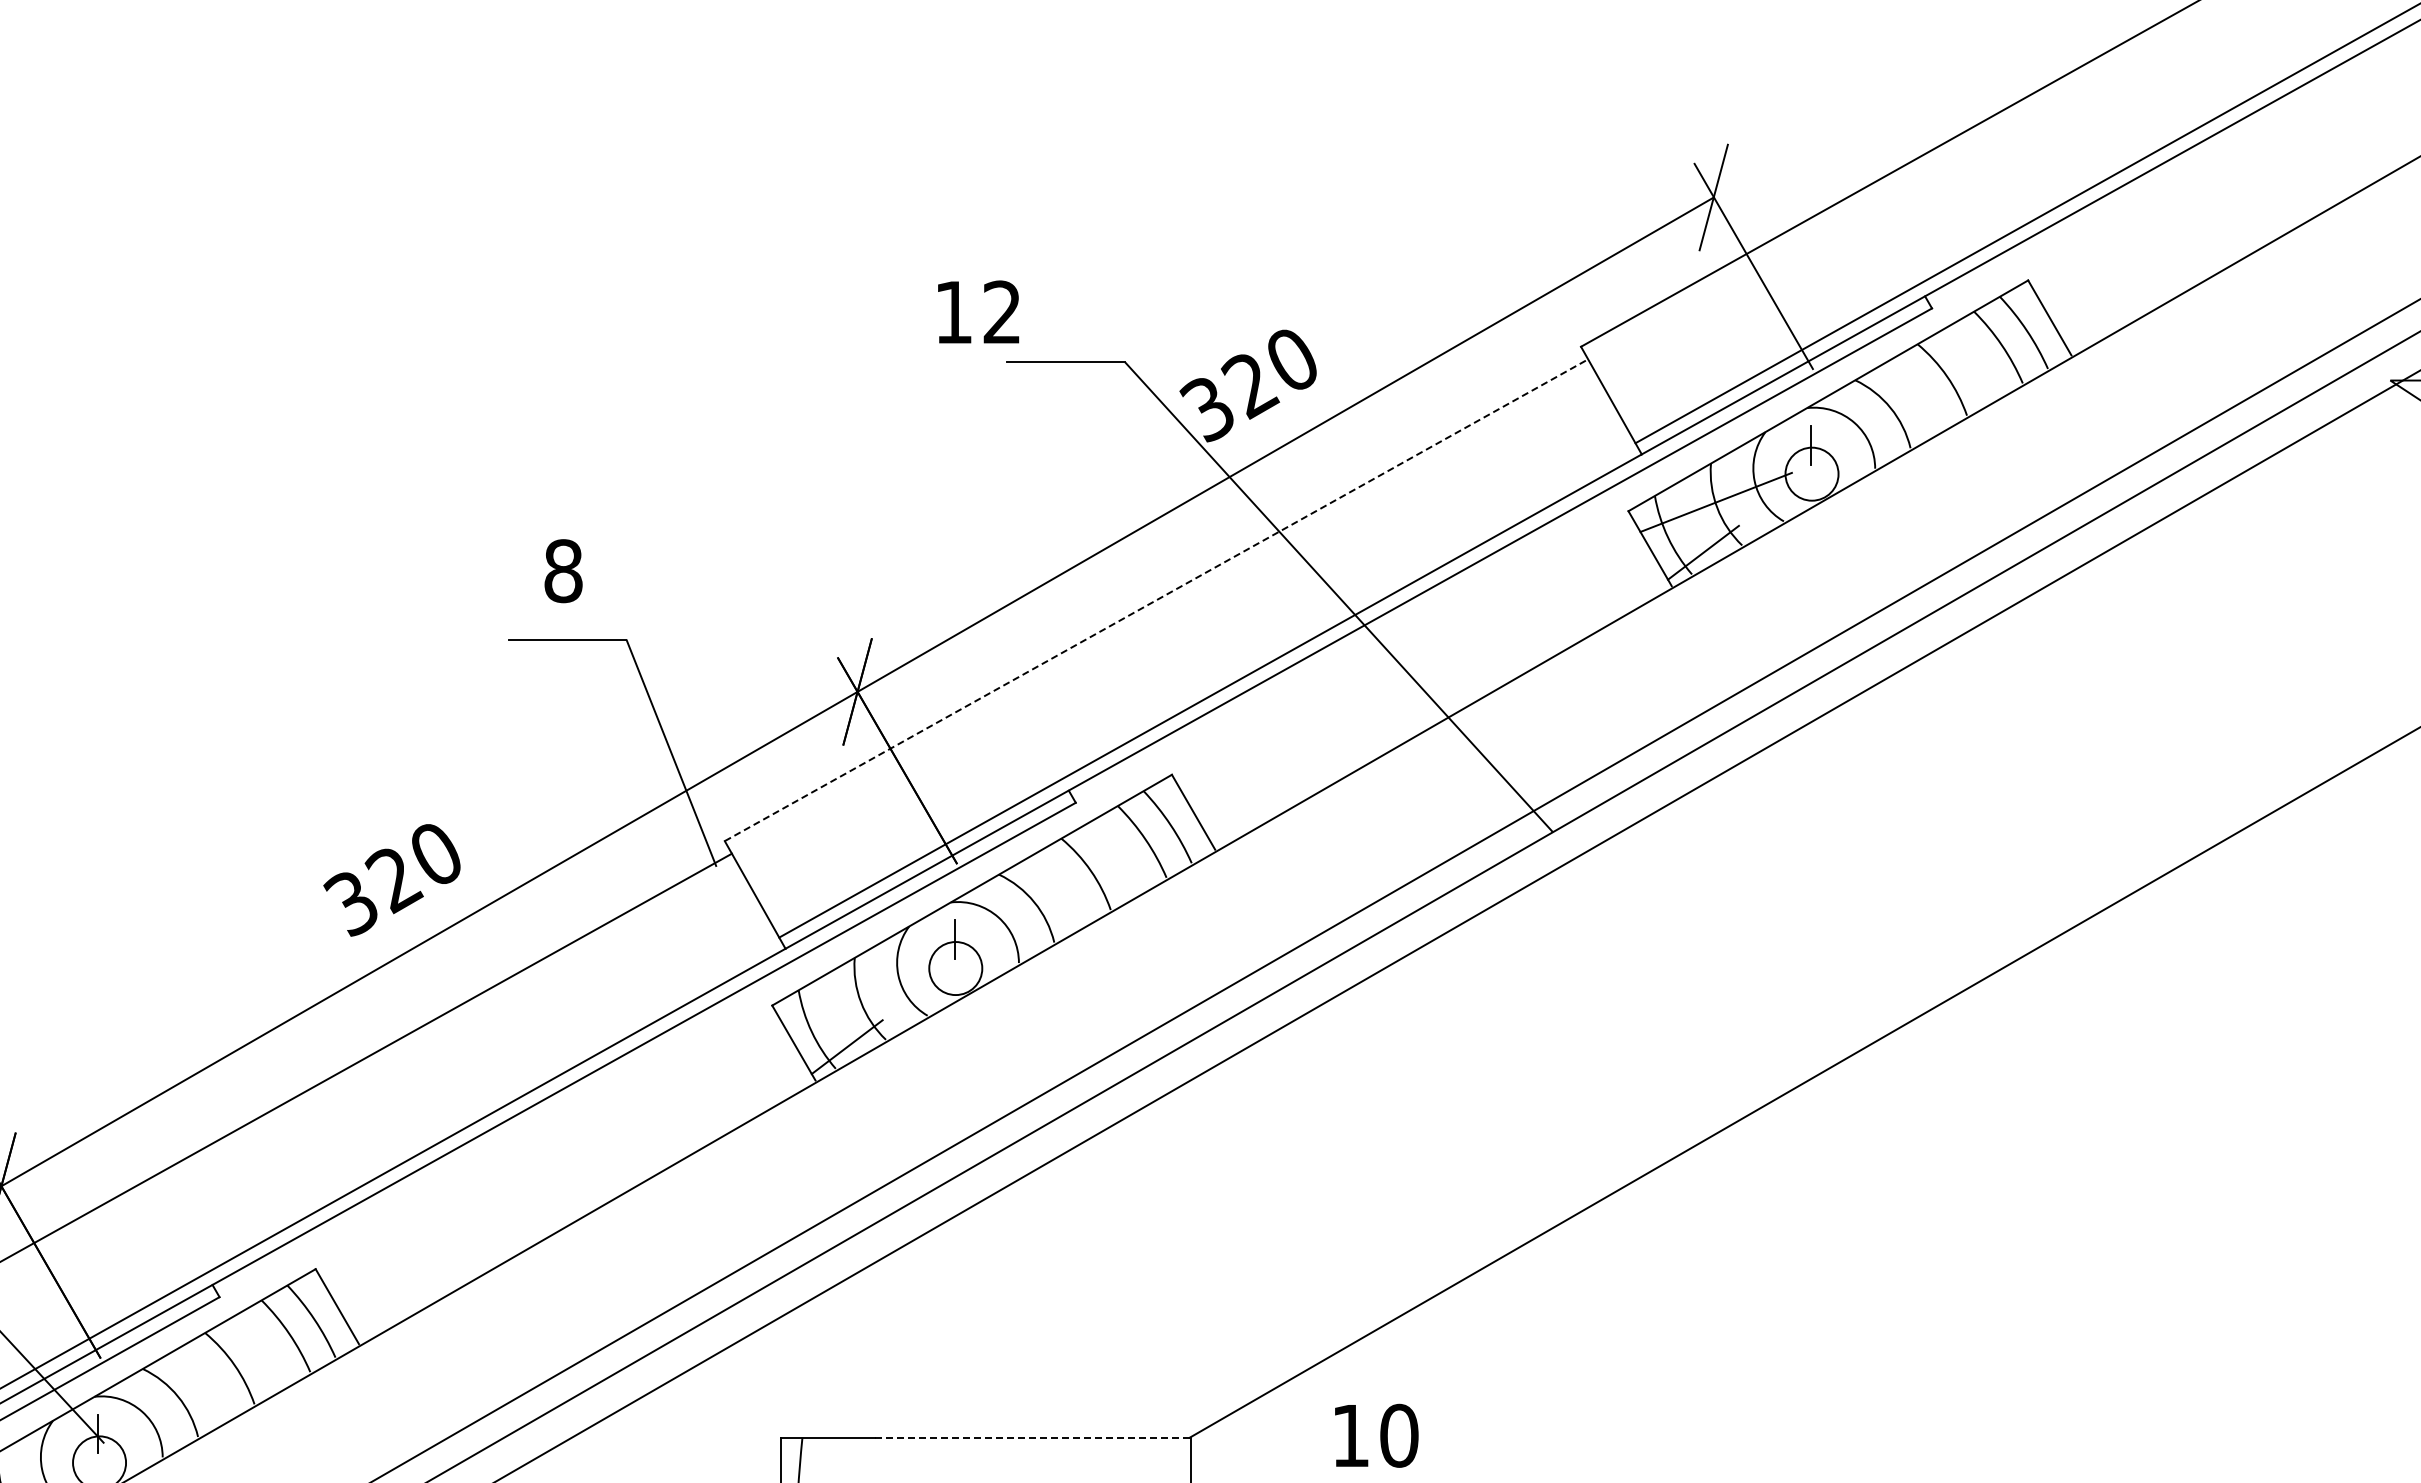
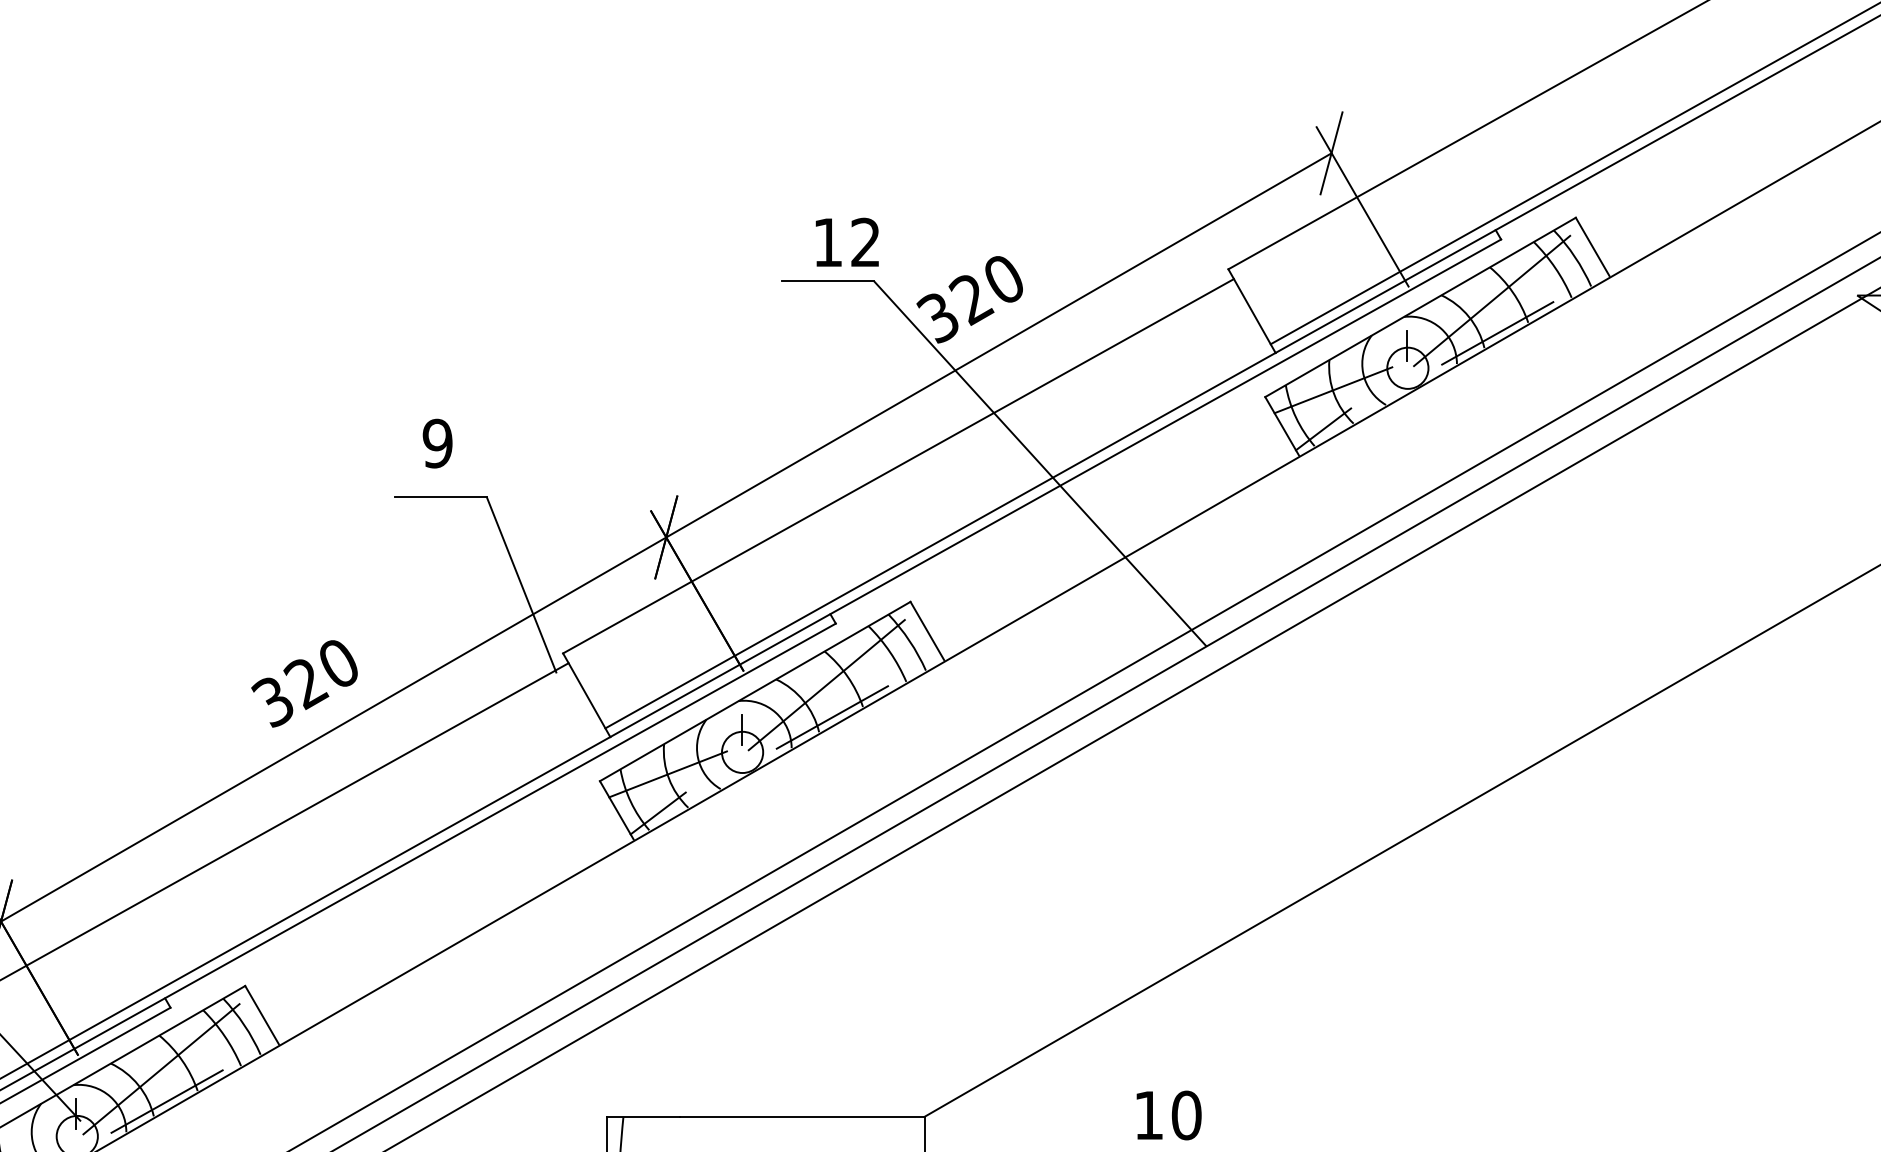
text: (978, 311) -> (847, 241), moved
line: (1919, 387) -> (1491, 300), added
line: (1927, 429) -> (1497, 333), added
text: (563, 571) -> (437, 443), 8 -> 9
line: (1156, 600) -> (898, 466), dashed -> solid
line: (1063, 881) -> (826, 684), added
line: (1070, 923) -> (831, 717), added
line: (859, 996) -> (667, 774), added
line: (207, 1376) -> (161, 1069), added
line: (214, 1417) -> (166, 1101), added
text: (1376, 1435) -> (1168, 1115), moved
line: (1032, 1437) -> (802, 1116), dashed -> solid

